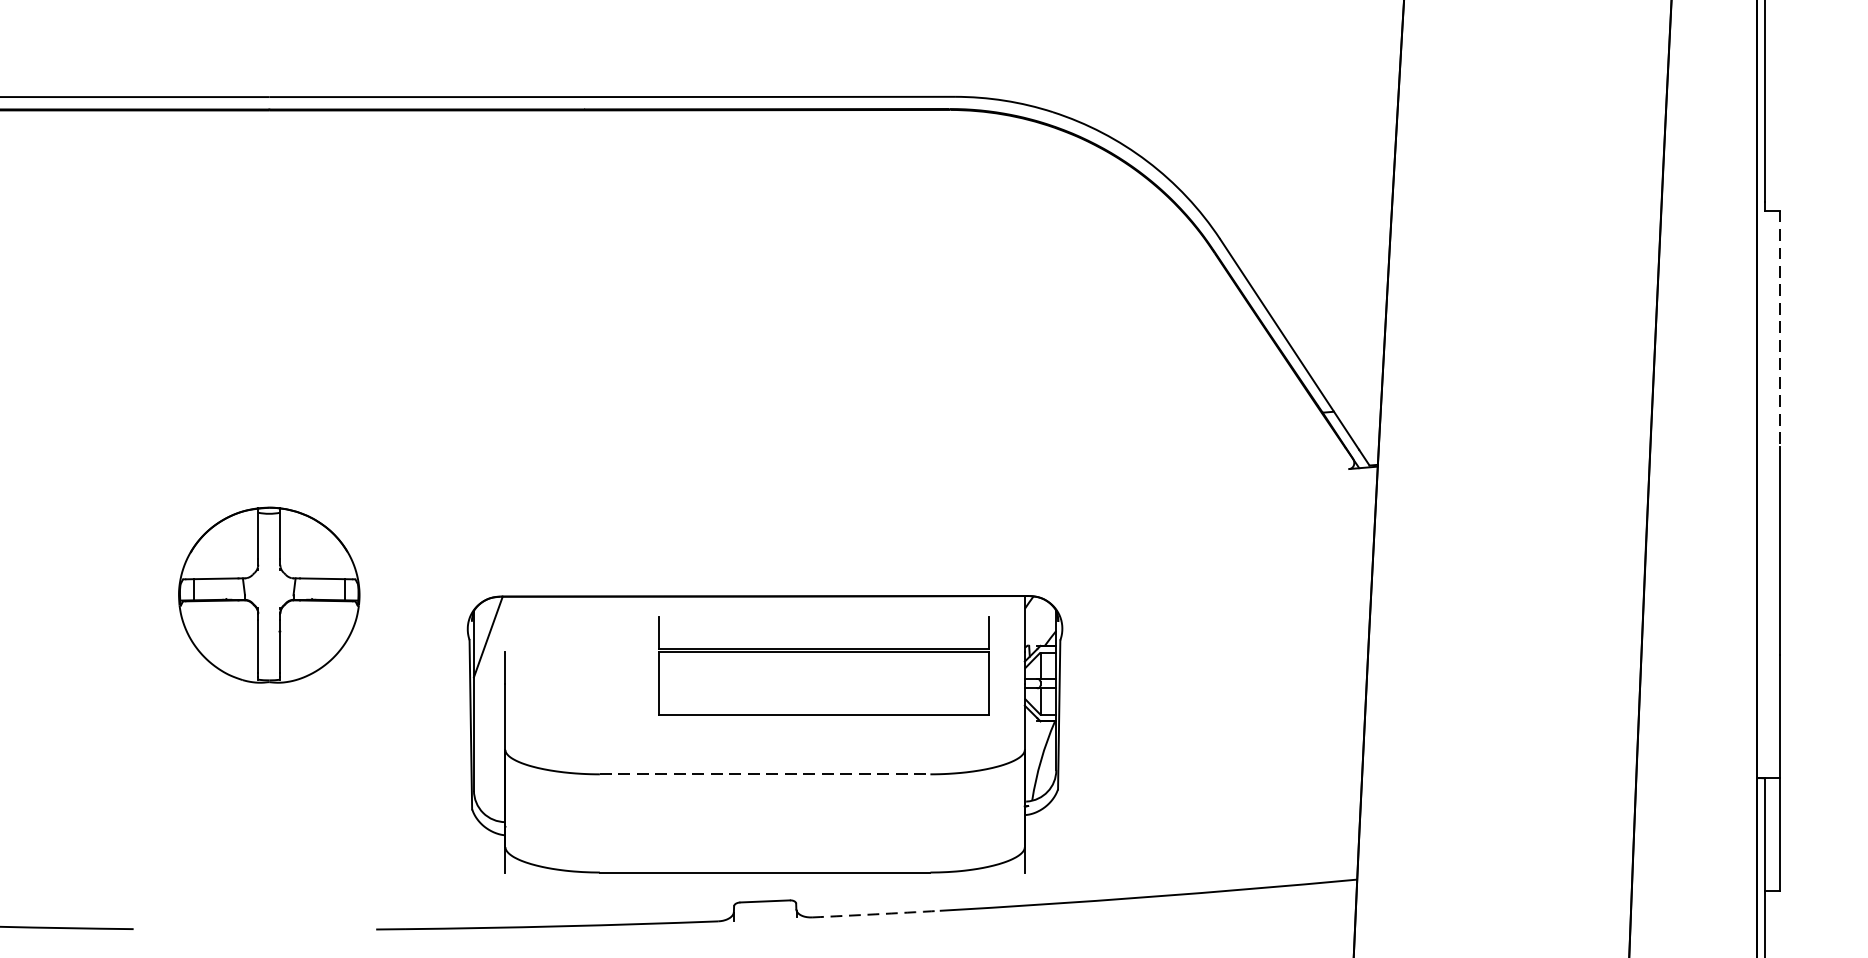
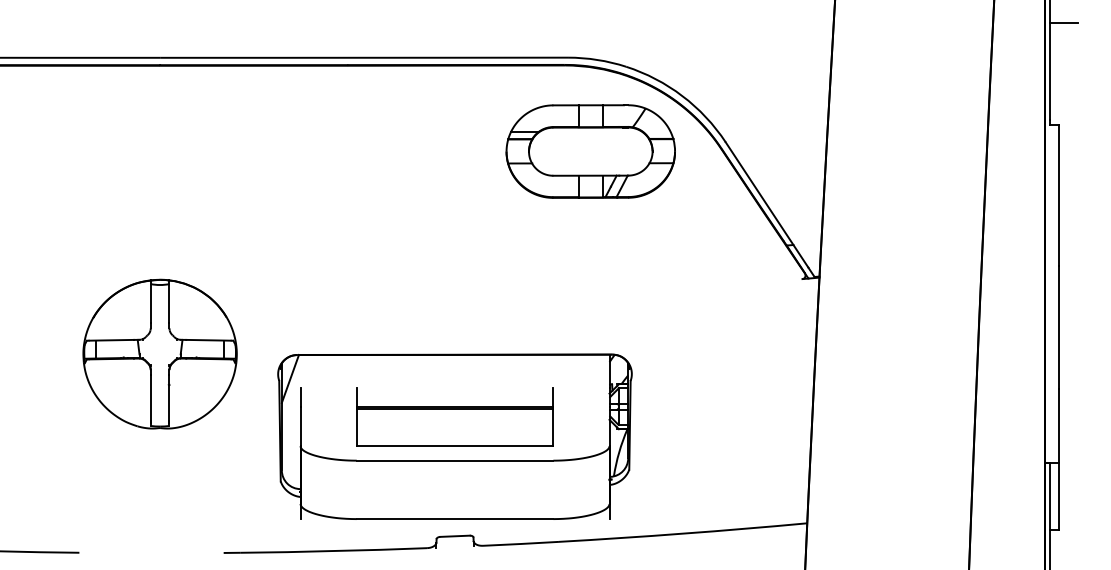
line: (1787, 37) -> (1063, 22), added
part: (992, 254) -> (590, 151), added
line: (1779, 330) -> (1058, 196), dashed -> solid
part: (268, 594) -> (159, 353), size x1.43
part: (823, 664) -> (454, 416), moved
line: (765, 774) -> (455, 460), dashed -> solid
arc: (875, 913) -> (520, 543), dashed -> solid

